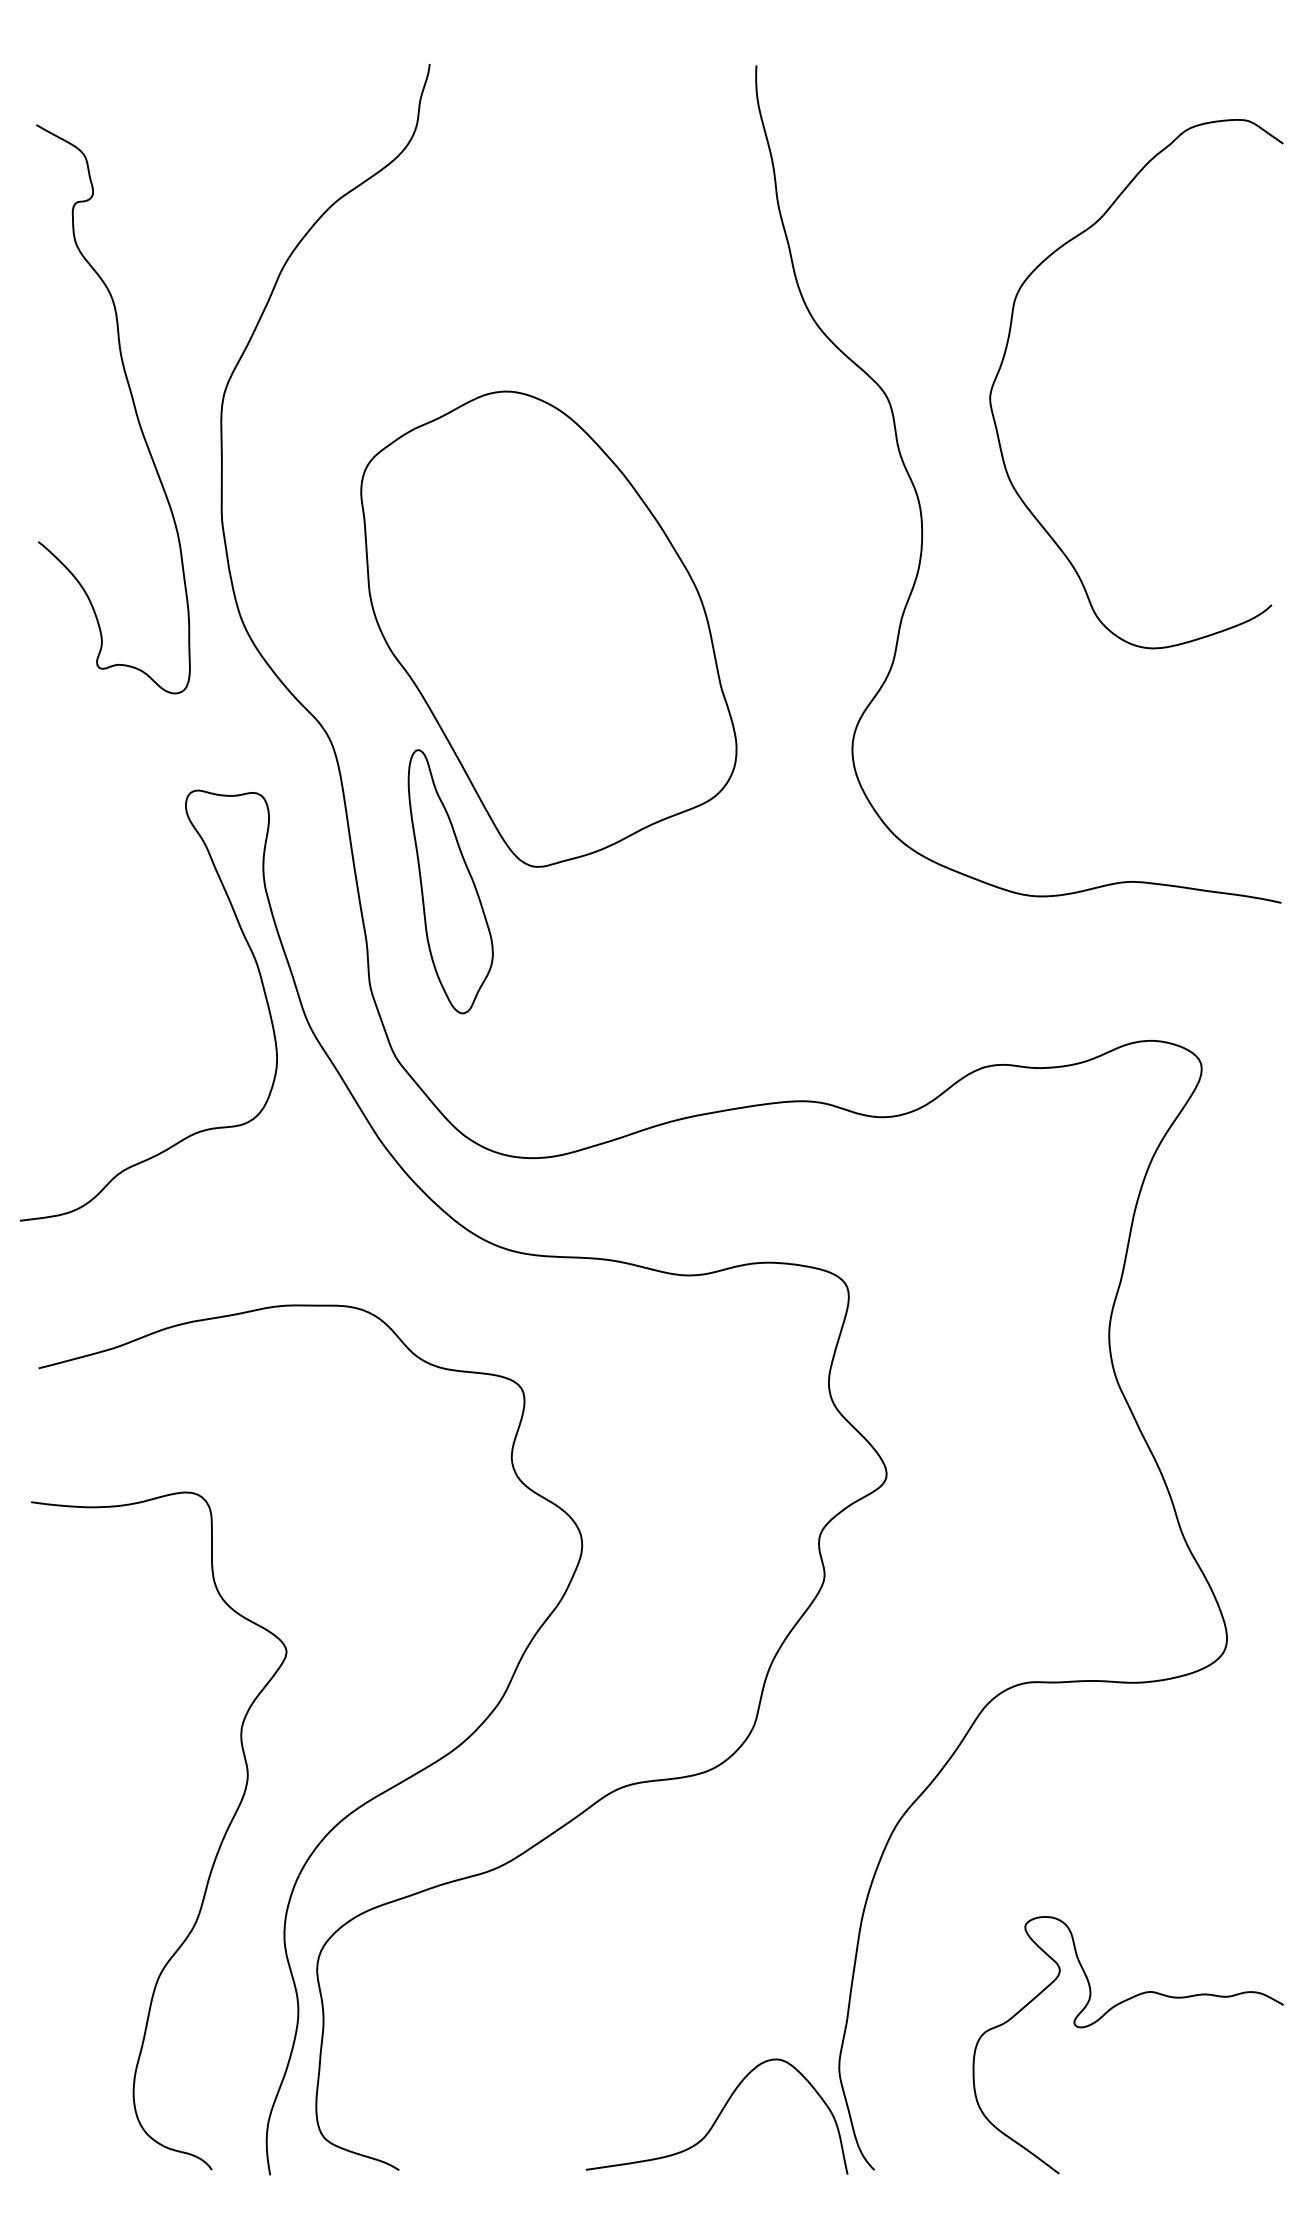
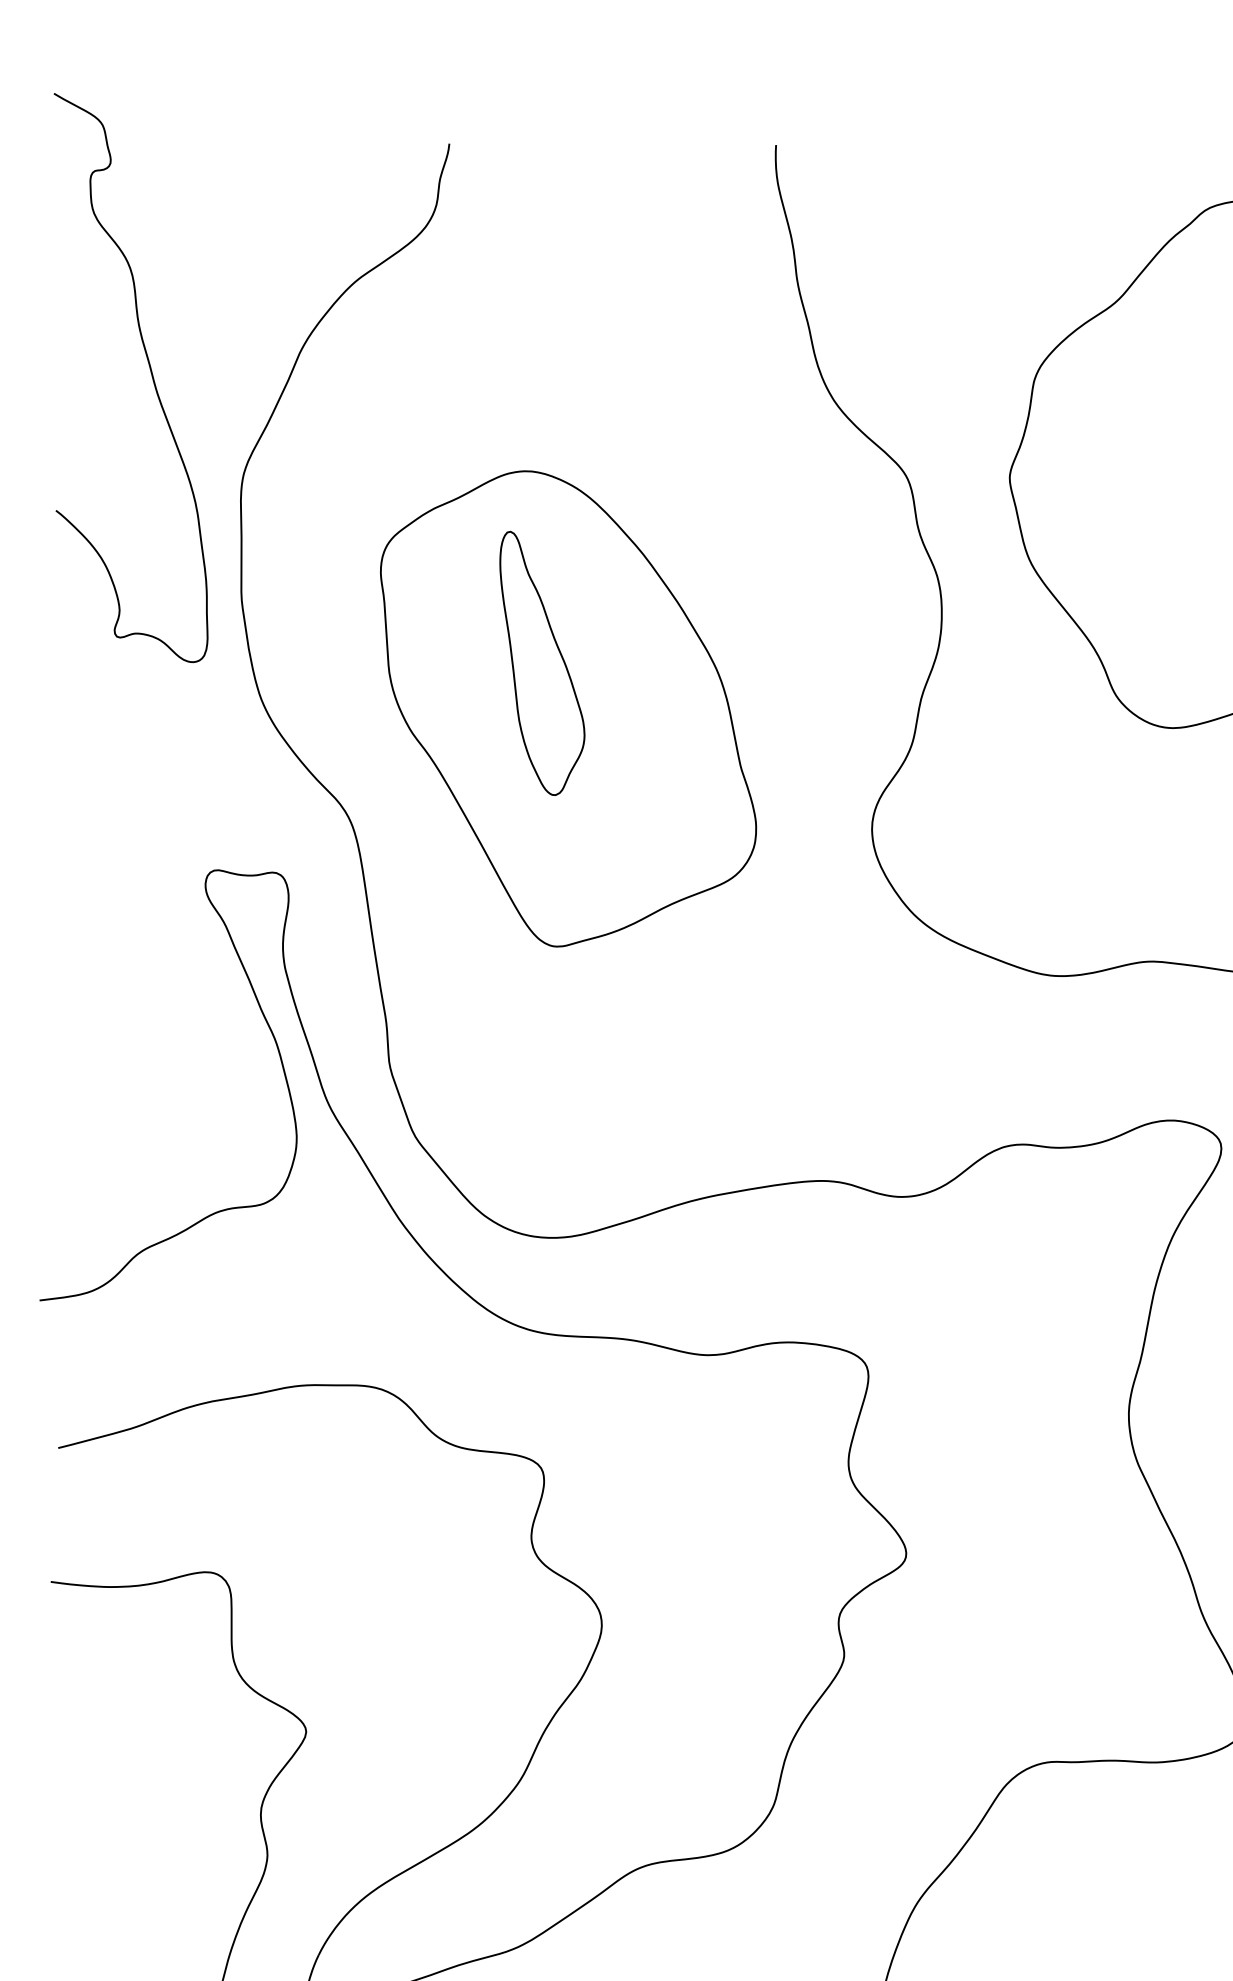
curve: (133, 406) -> (151, 375), moved
part: (450, 881) -> (542, 663), moved

